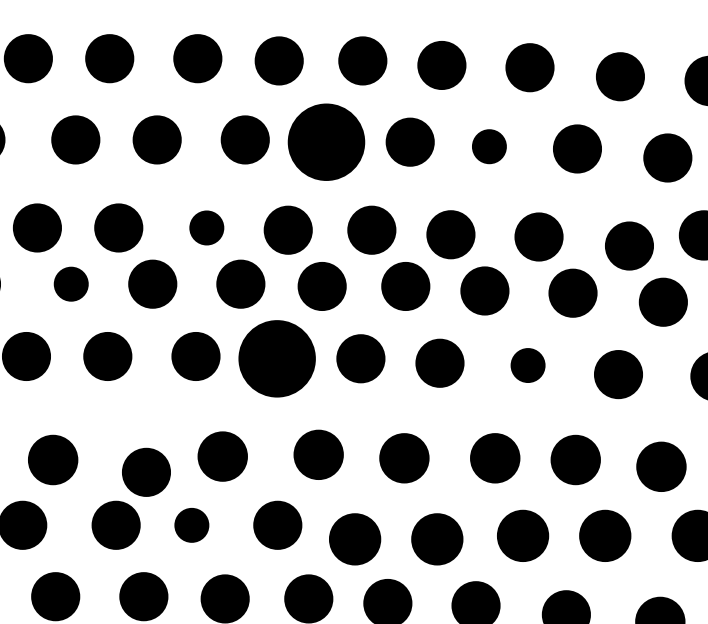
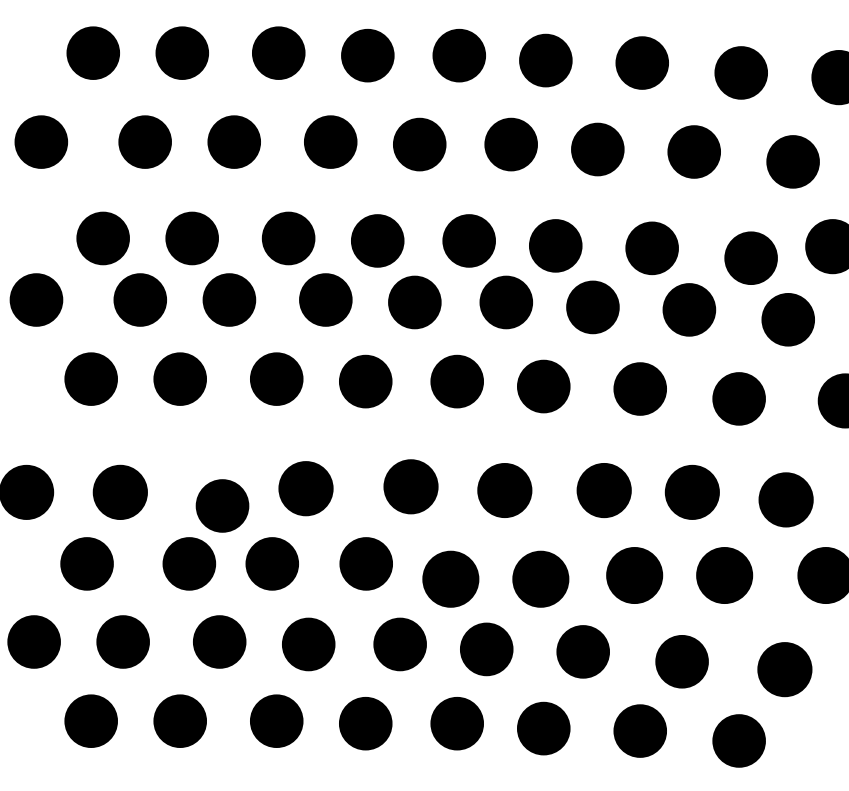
part: (326, 142) -> (419, 144), size x0.62
part: (489, 146) -> (597, 149), size x1.43
part: (206, 228) -> (288, 238), size x1.43
part: (70, 283) -> (139, 299), size x1.43
part: (277, 358) -> (365, 381), size x0.62
part: (527, 365) -> (639, 388), size x1.43
part: (191, 524) -> (271, 563), size x1.43

